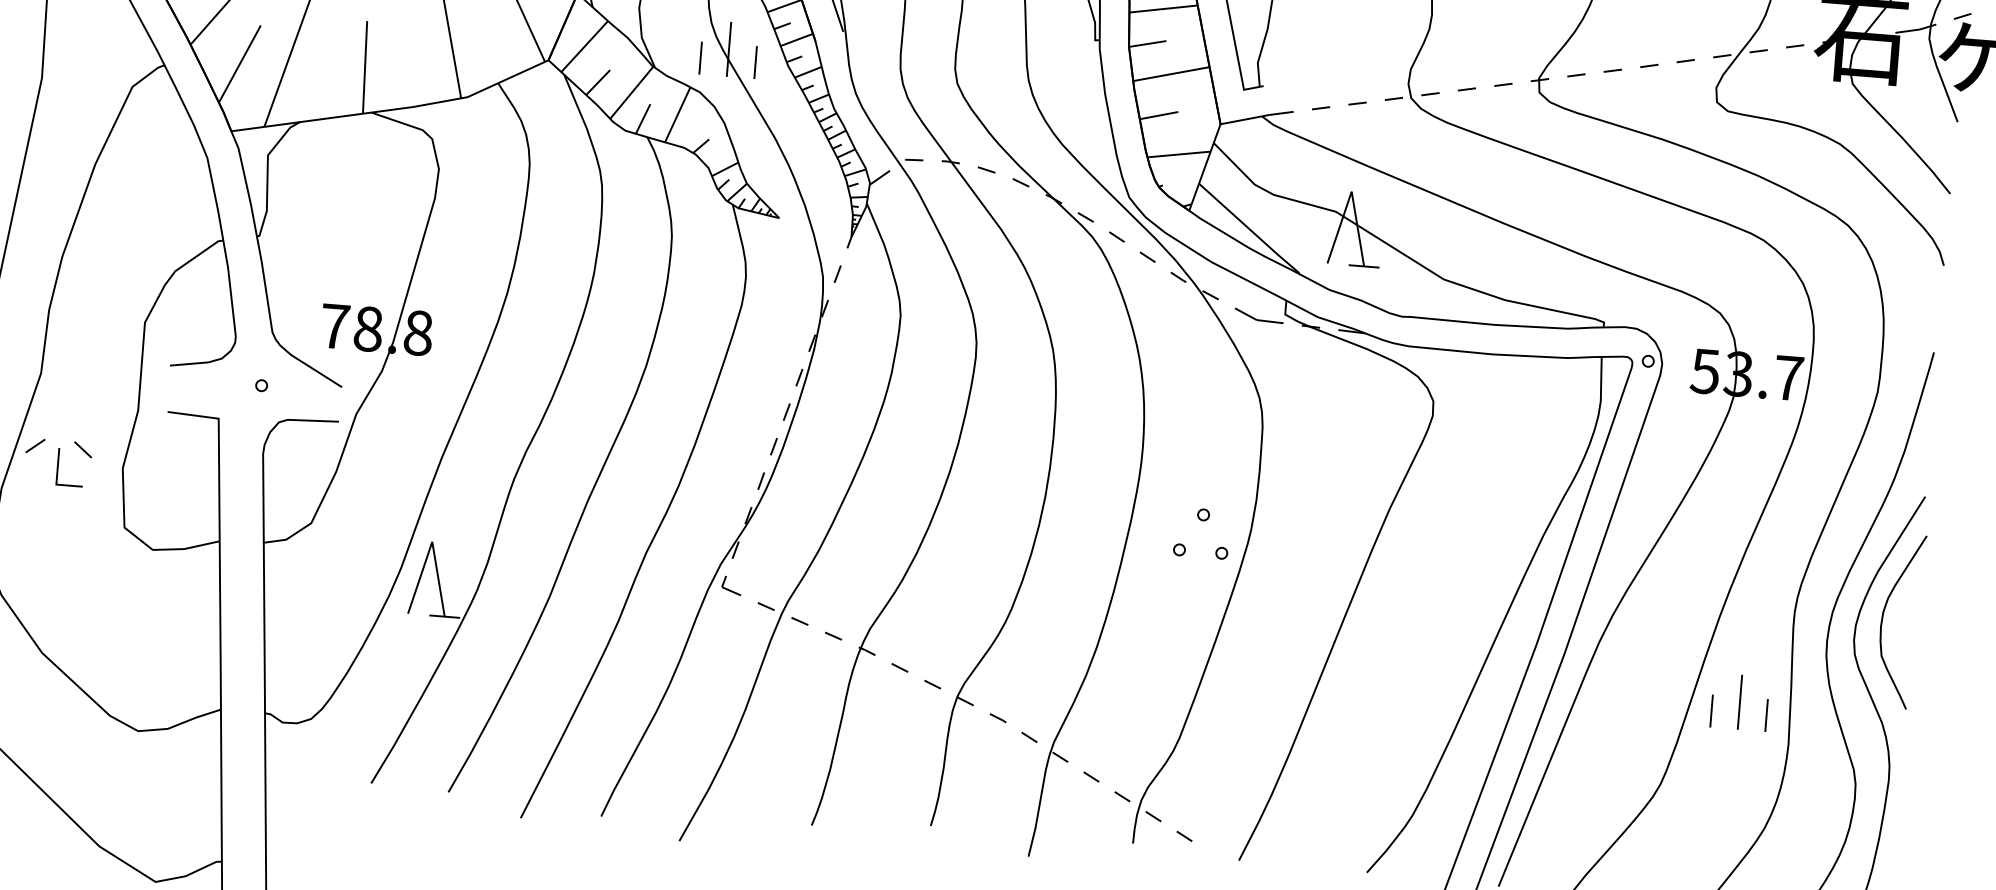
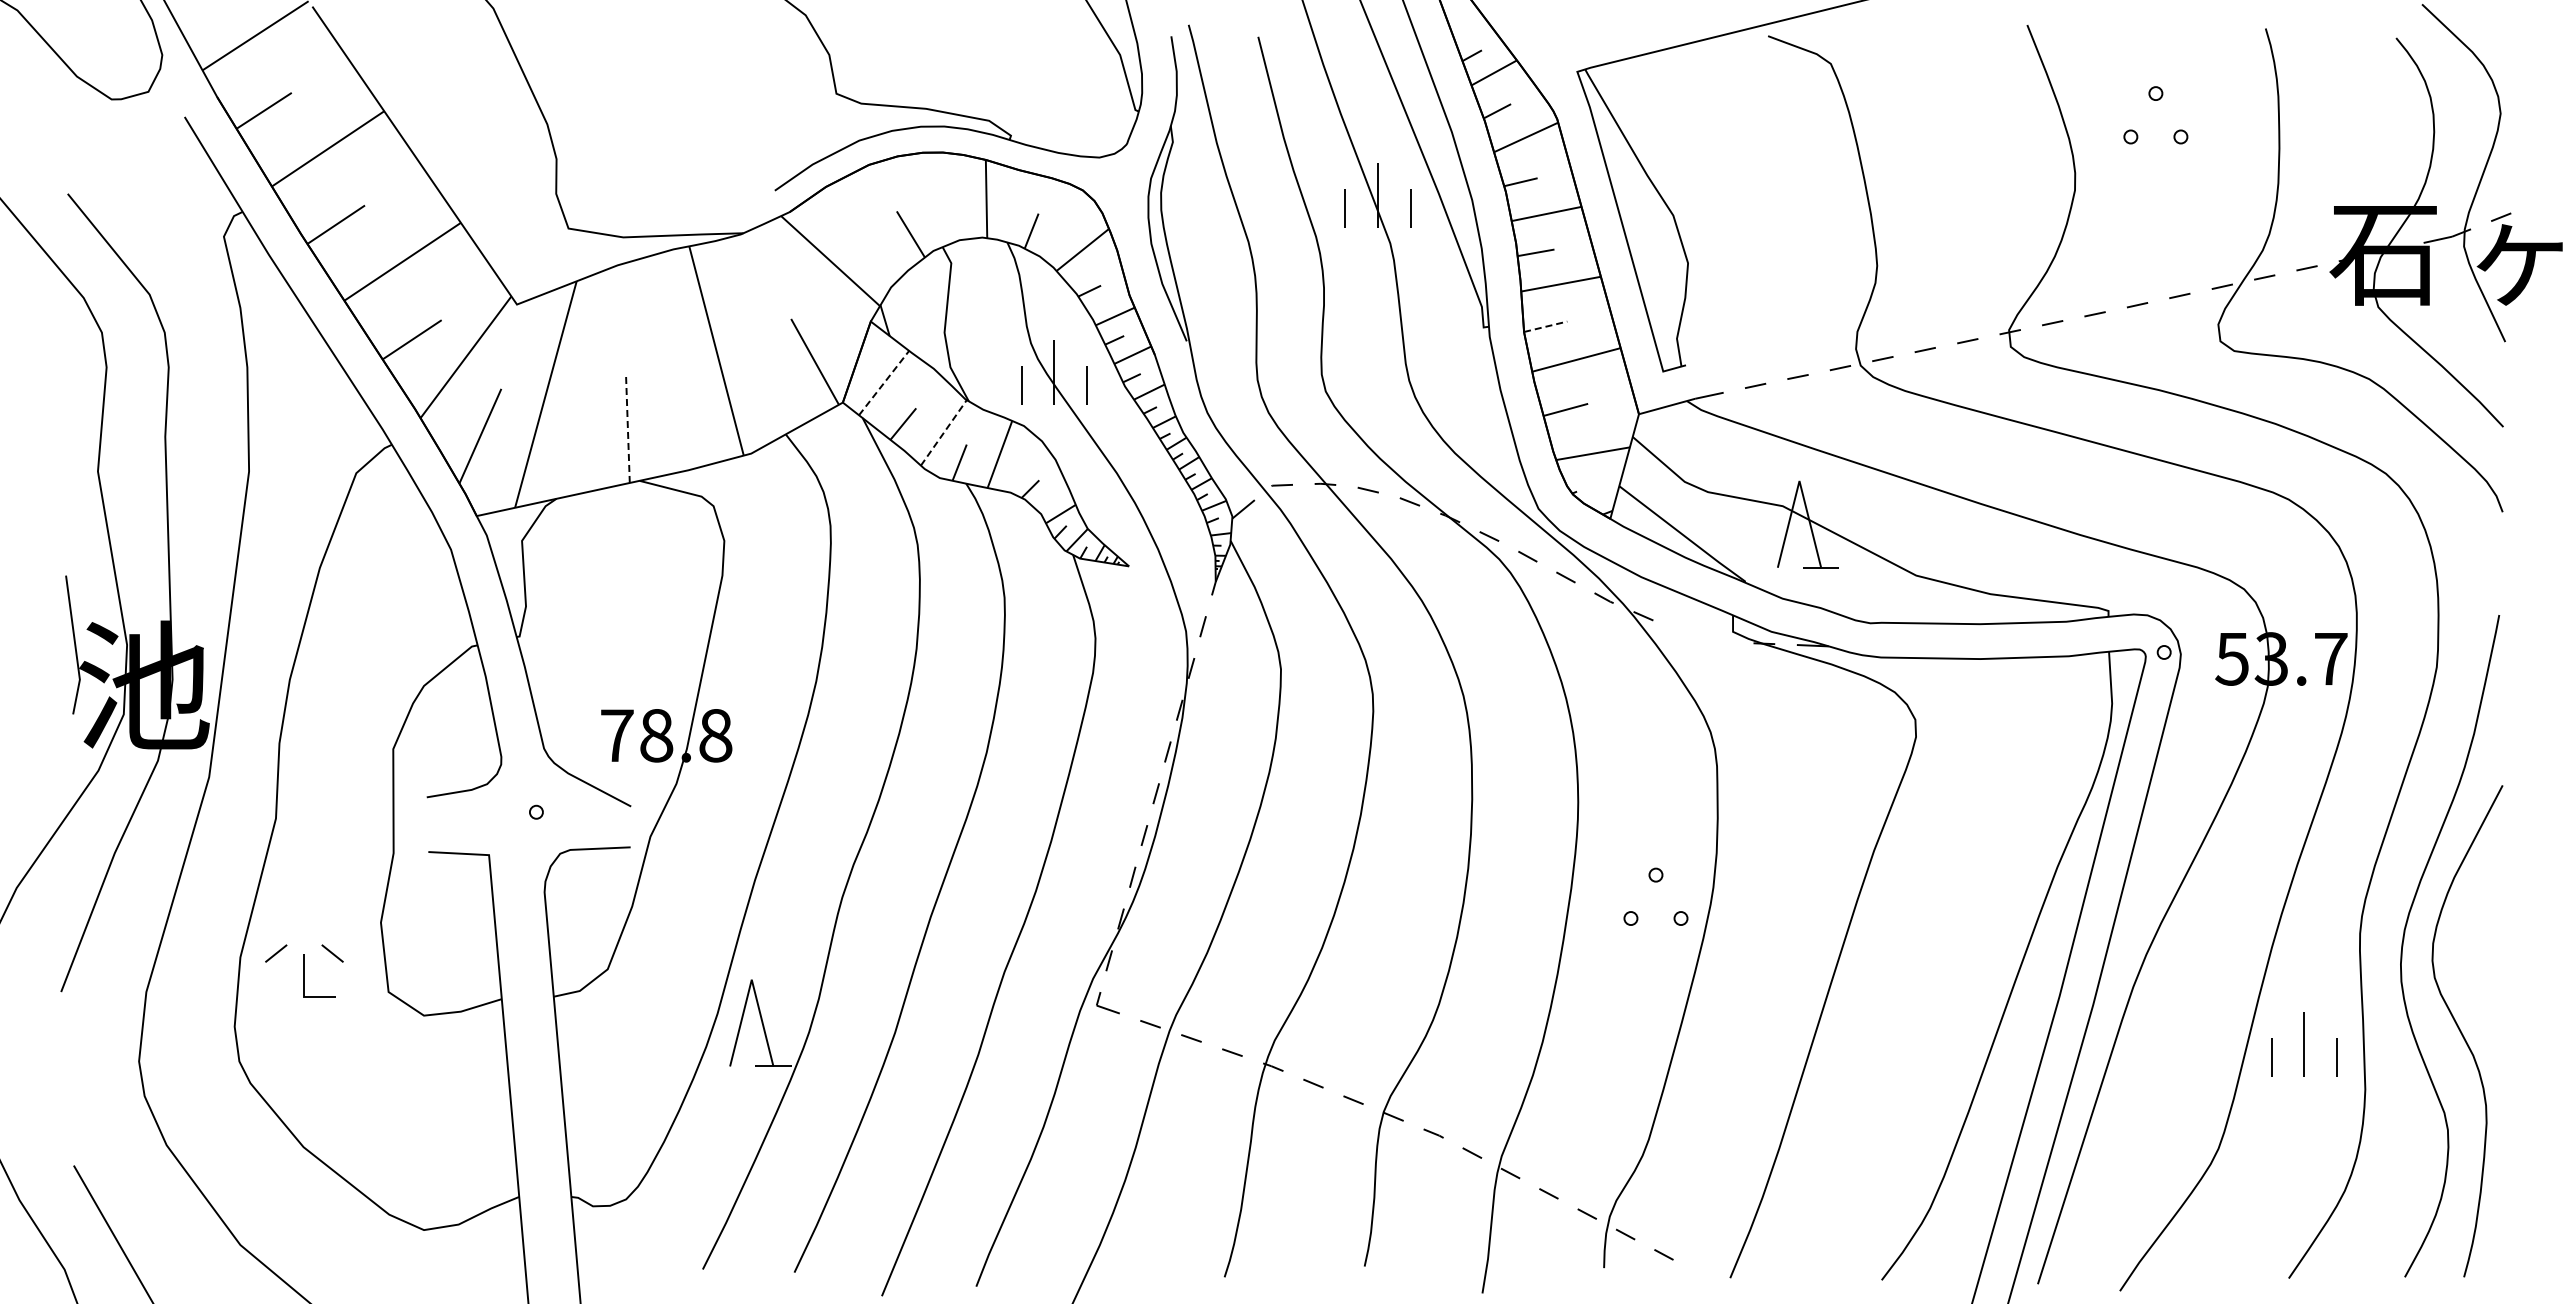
line: (1148, 43) -> (1546, 326), solid -> dashed
line: (585, 46) -> (884, 383), solid -> dashed
line: (364, 67) -> (627, 428), solid -> dashed
line: (631, 92) -> (943, 432), solid -> dashed
part: (1259, 315) -> (1702, 635), removed
part: (58, 462) -> (304, 970), moved
curve: (1882, 620) -> (2464, 934), removed

